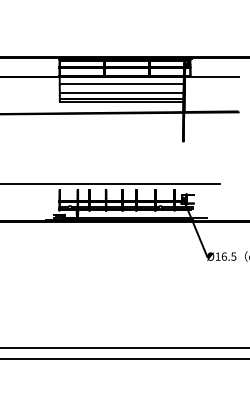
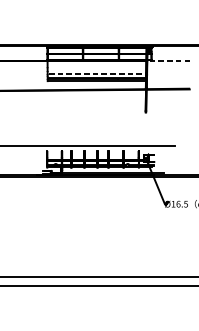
line: (211, 76) -> (168, 60), solid -> dashed
line: (121, 83) -> (96, 66), removed
line: (122, 93) -> (97, 74), solid -> dashed

